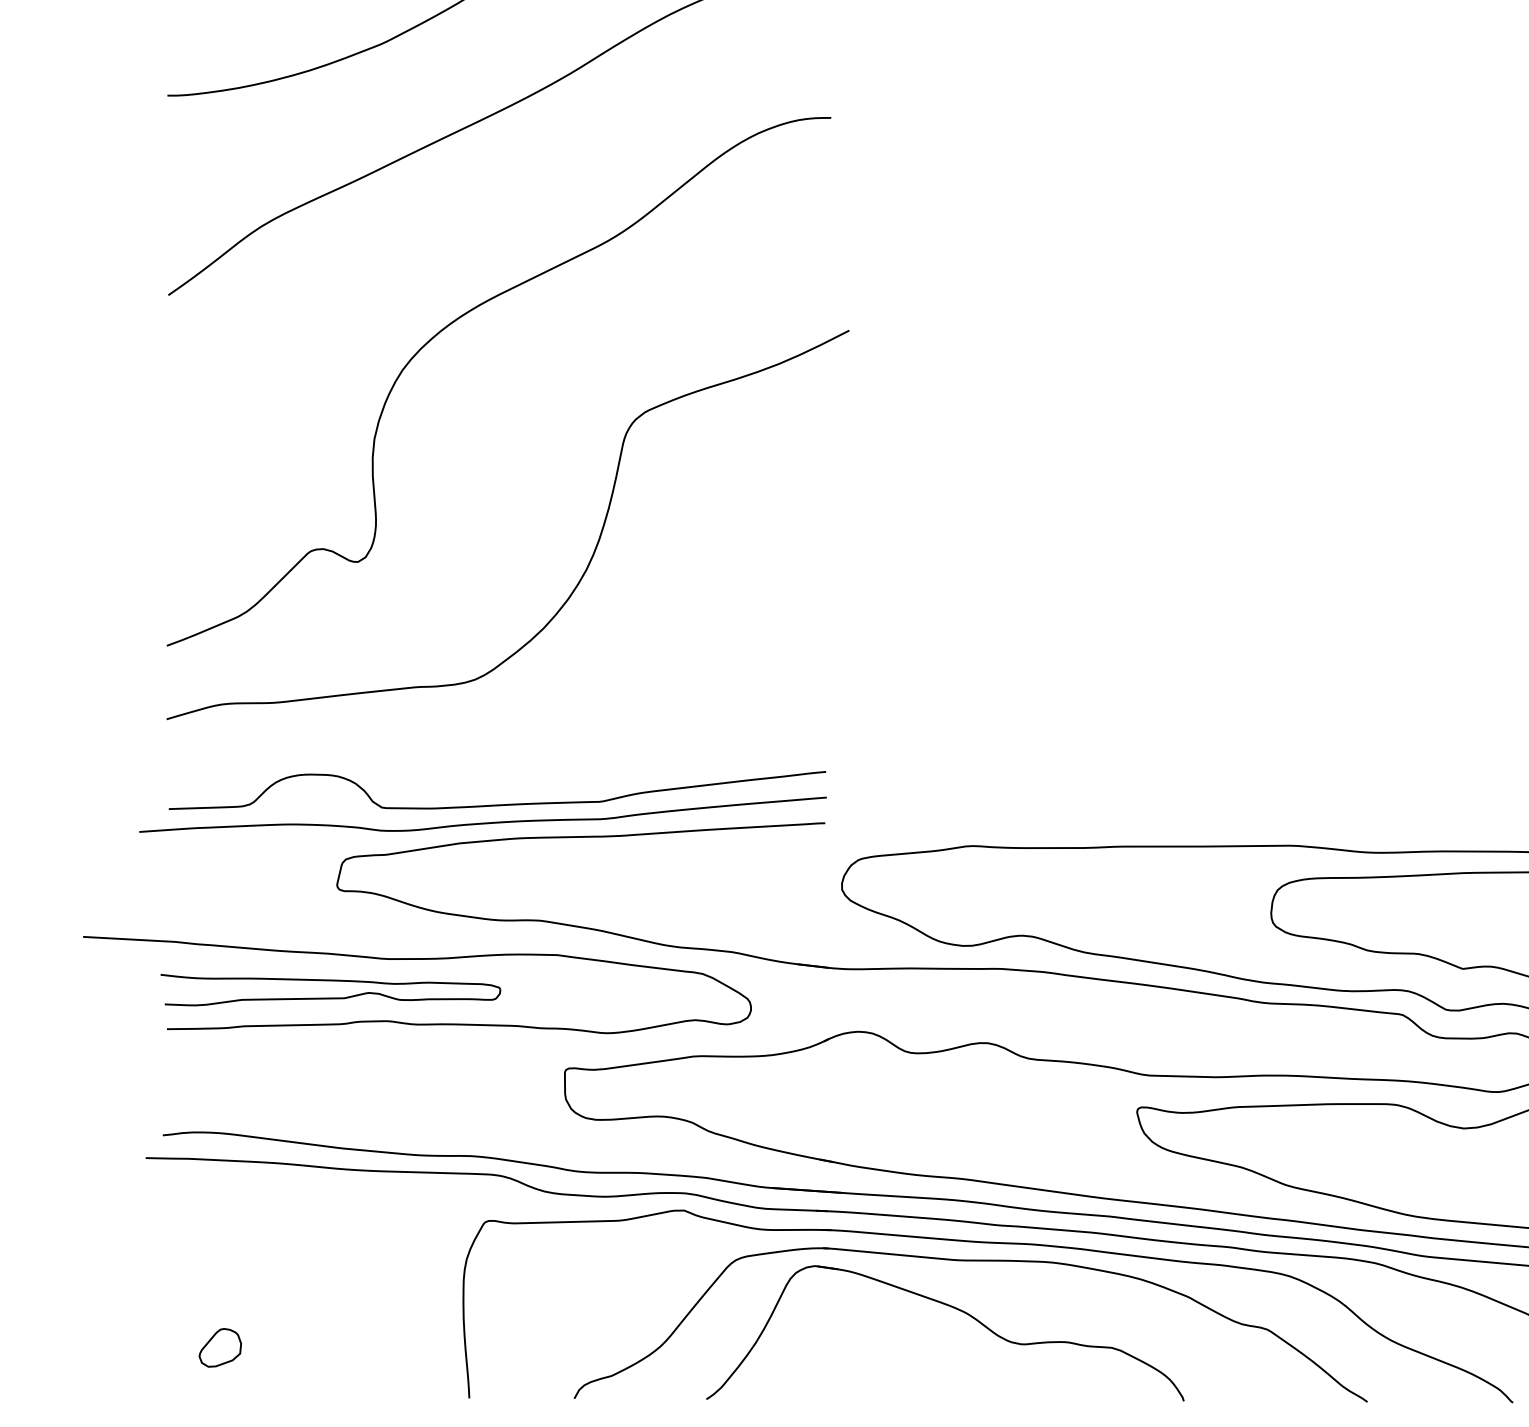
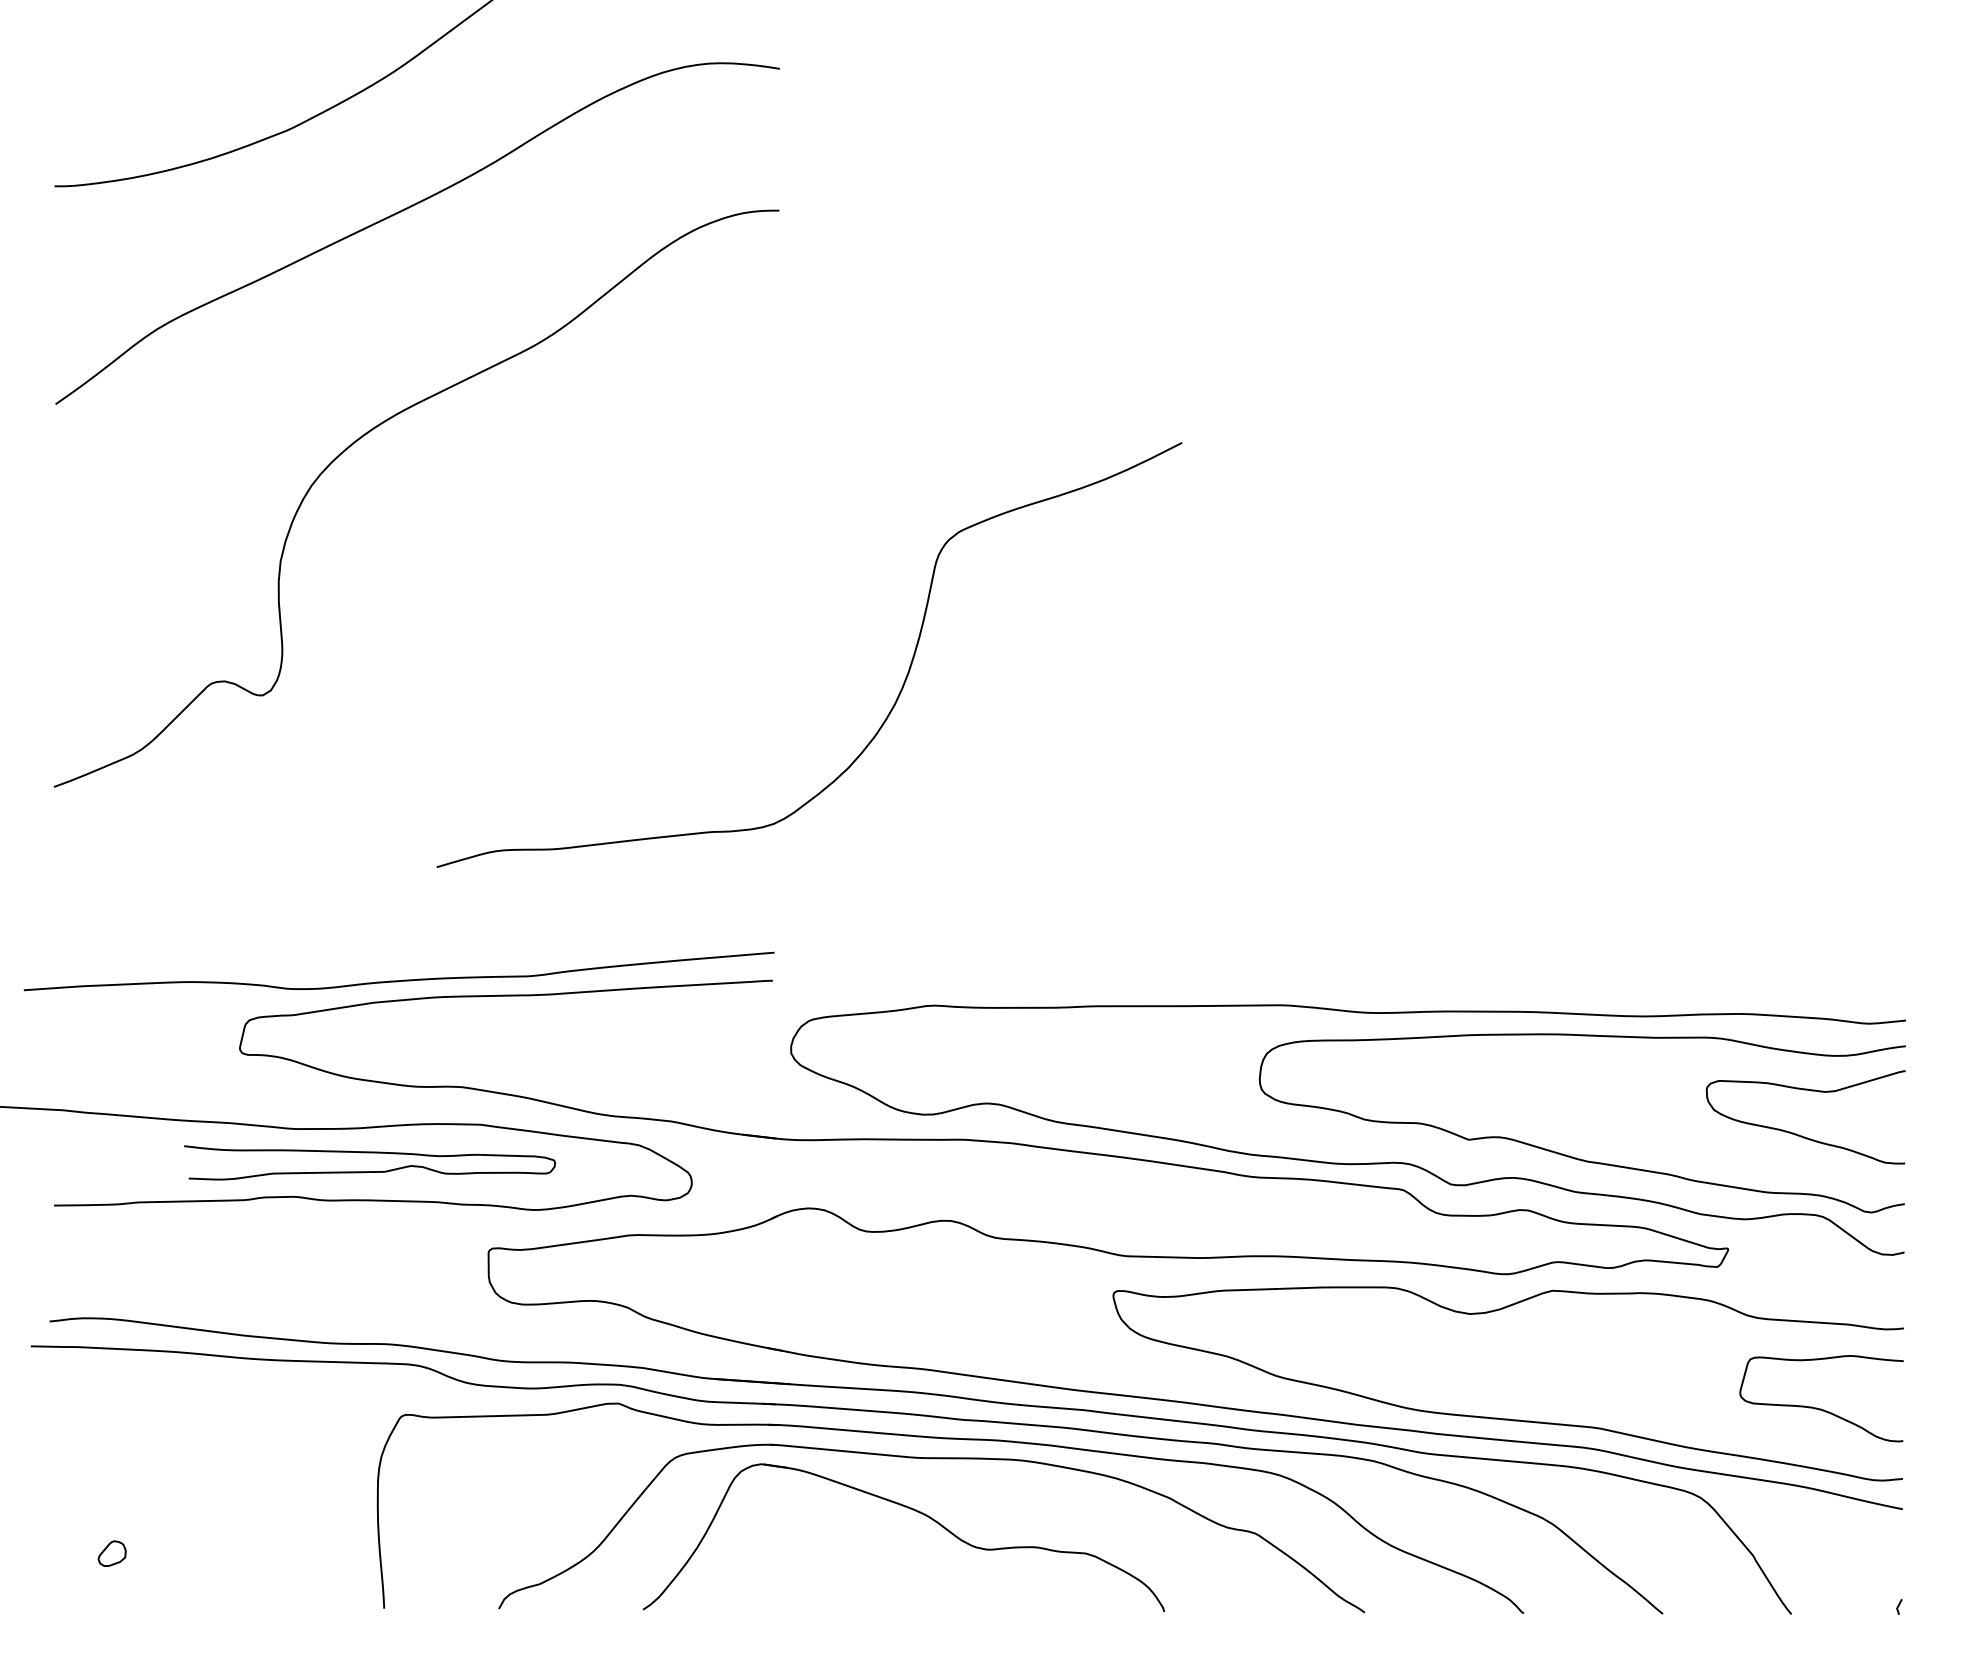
curve: (590, 558) -> (899, 691), moved
curve: (497, 804) -> (414, 960), removed
part: (330, 981) -> (369, 1153), moved
part: (219, 1347) -> (111, 1553), size x0.6

